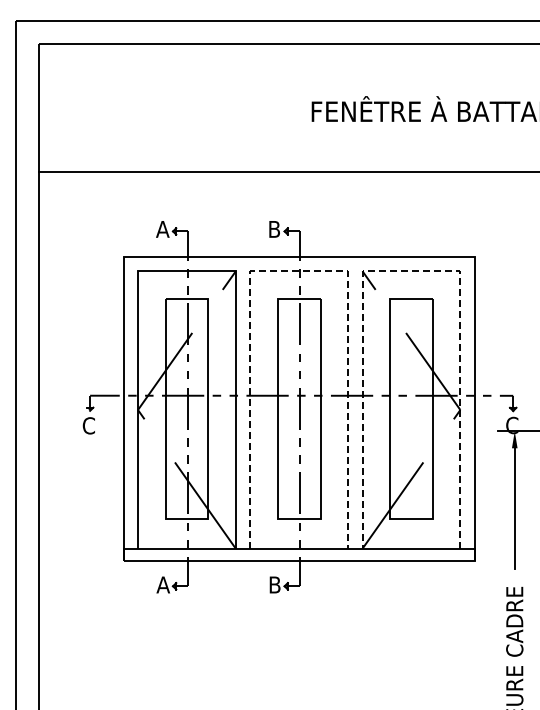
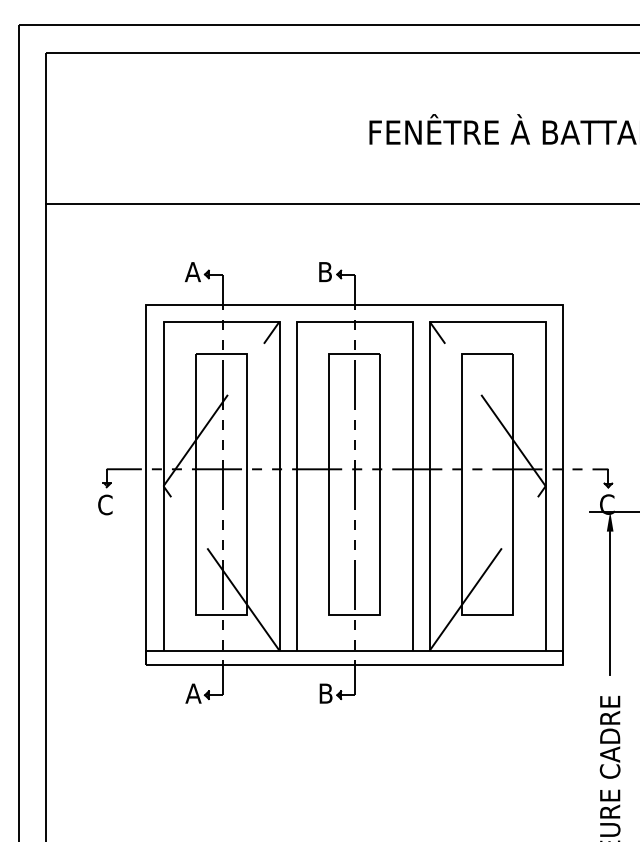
line: (299, 271) -> (354, 322), dashed -> solid
line: (411, 271) -> (487, 322), dashed -> solid

